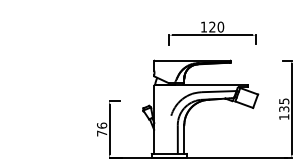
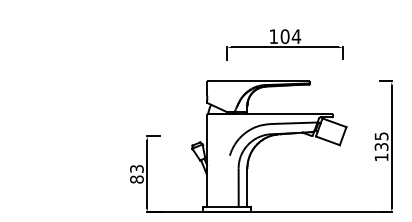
text: (216, 26) -> (290, 35), 120 -> 104
text: (102, 129) -> (137, 174), 76 -> 83

